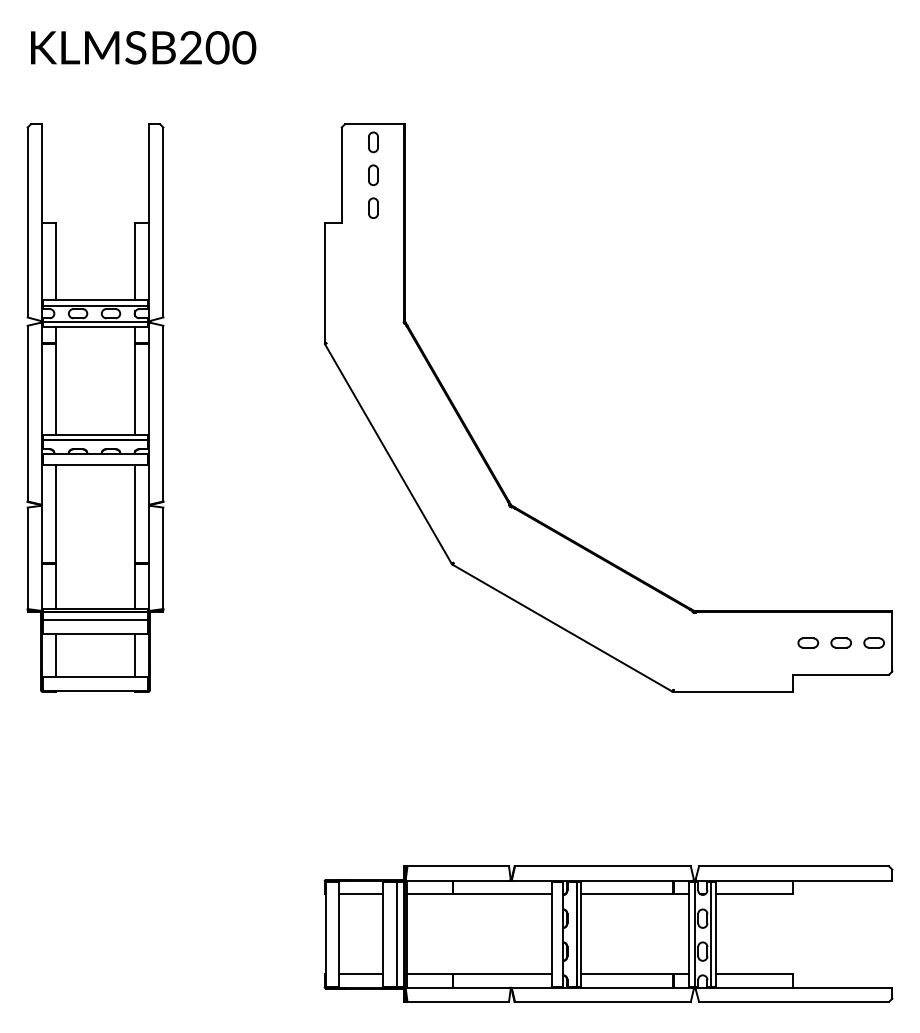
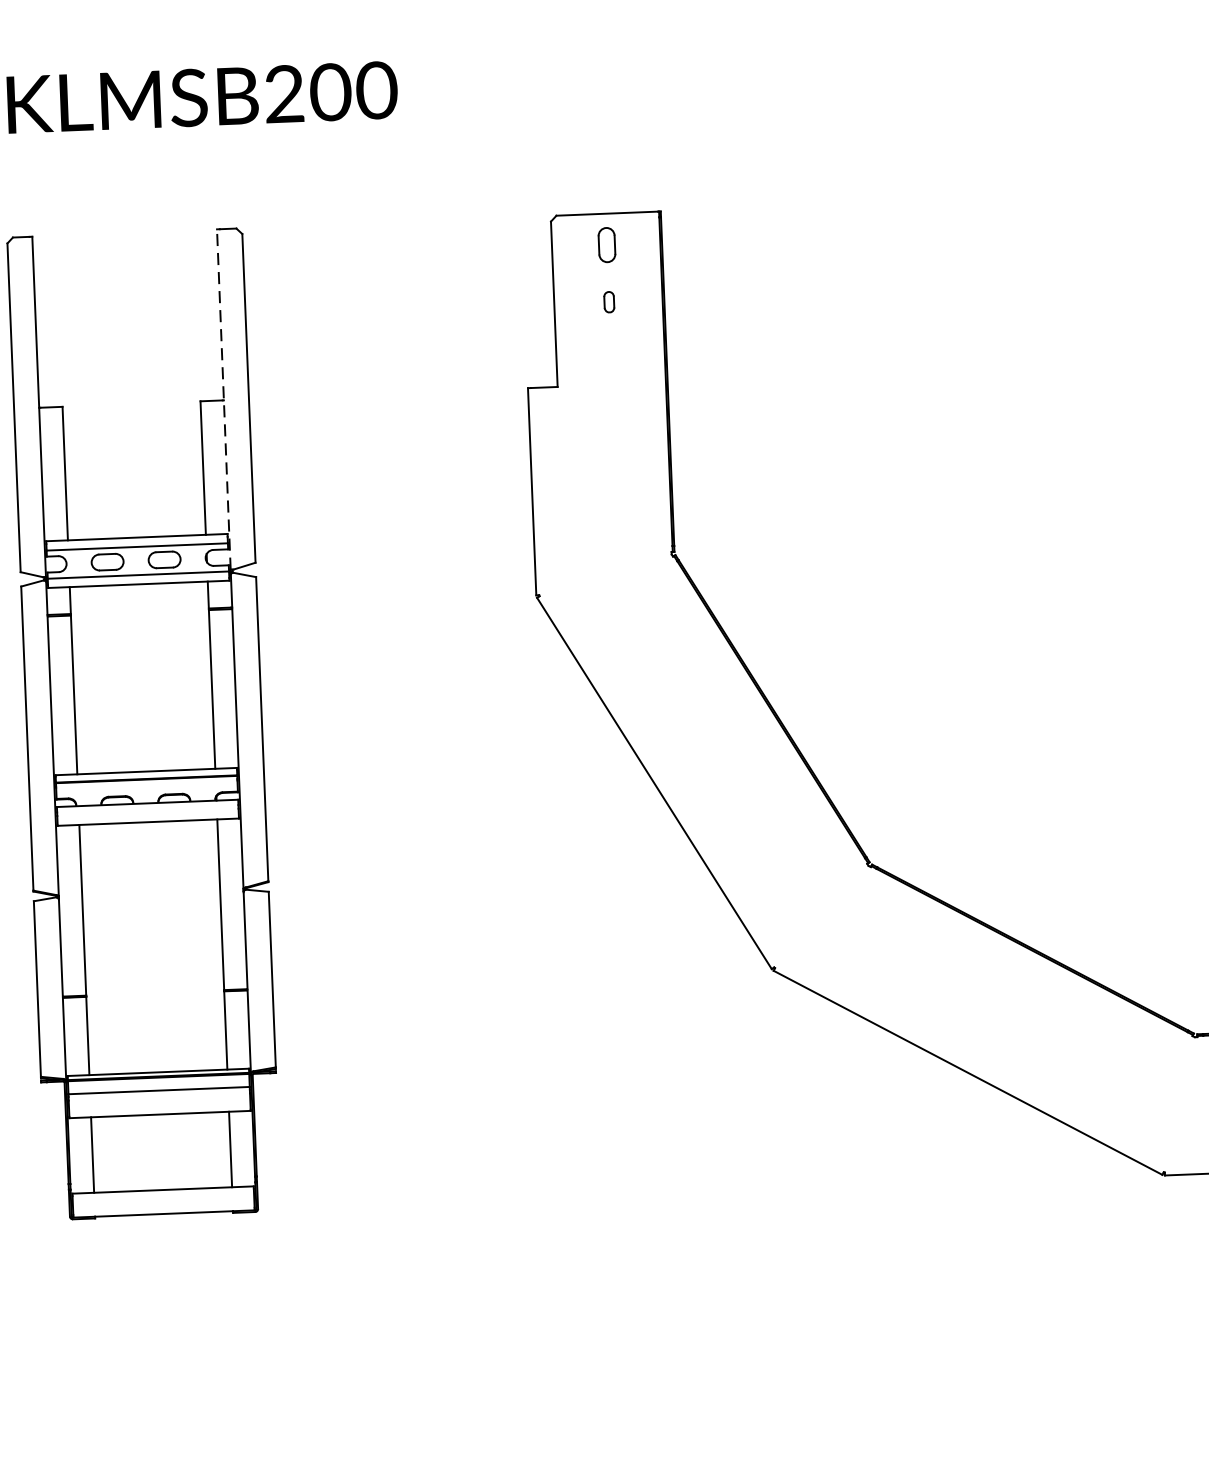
part: (373, 175) -> (609, 302), size x0.6
part: (373, 207) -> (611, 357), removed
line: (148, 222) -> (223, 399), solid -> dashed

